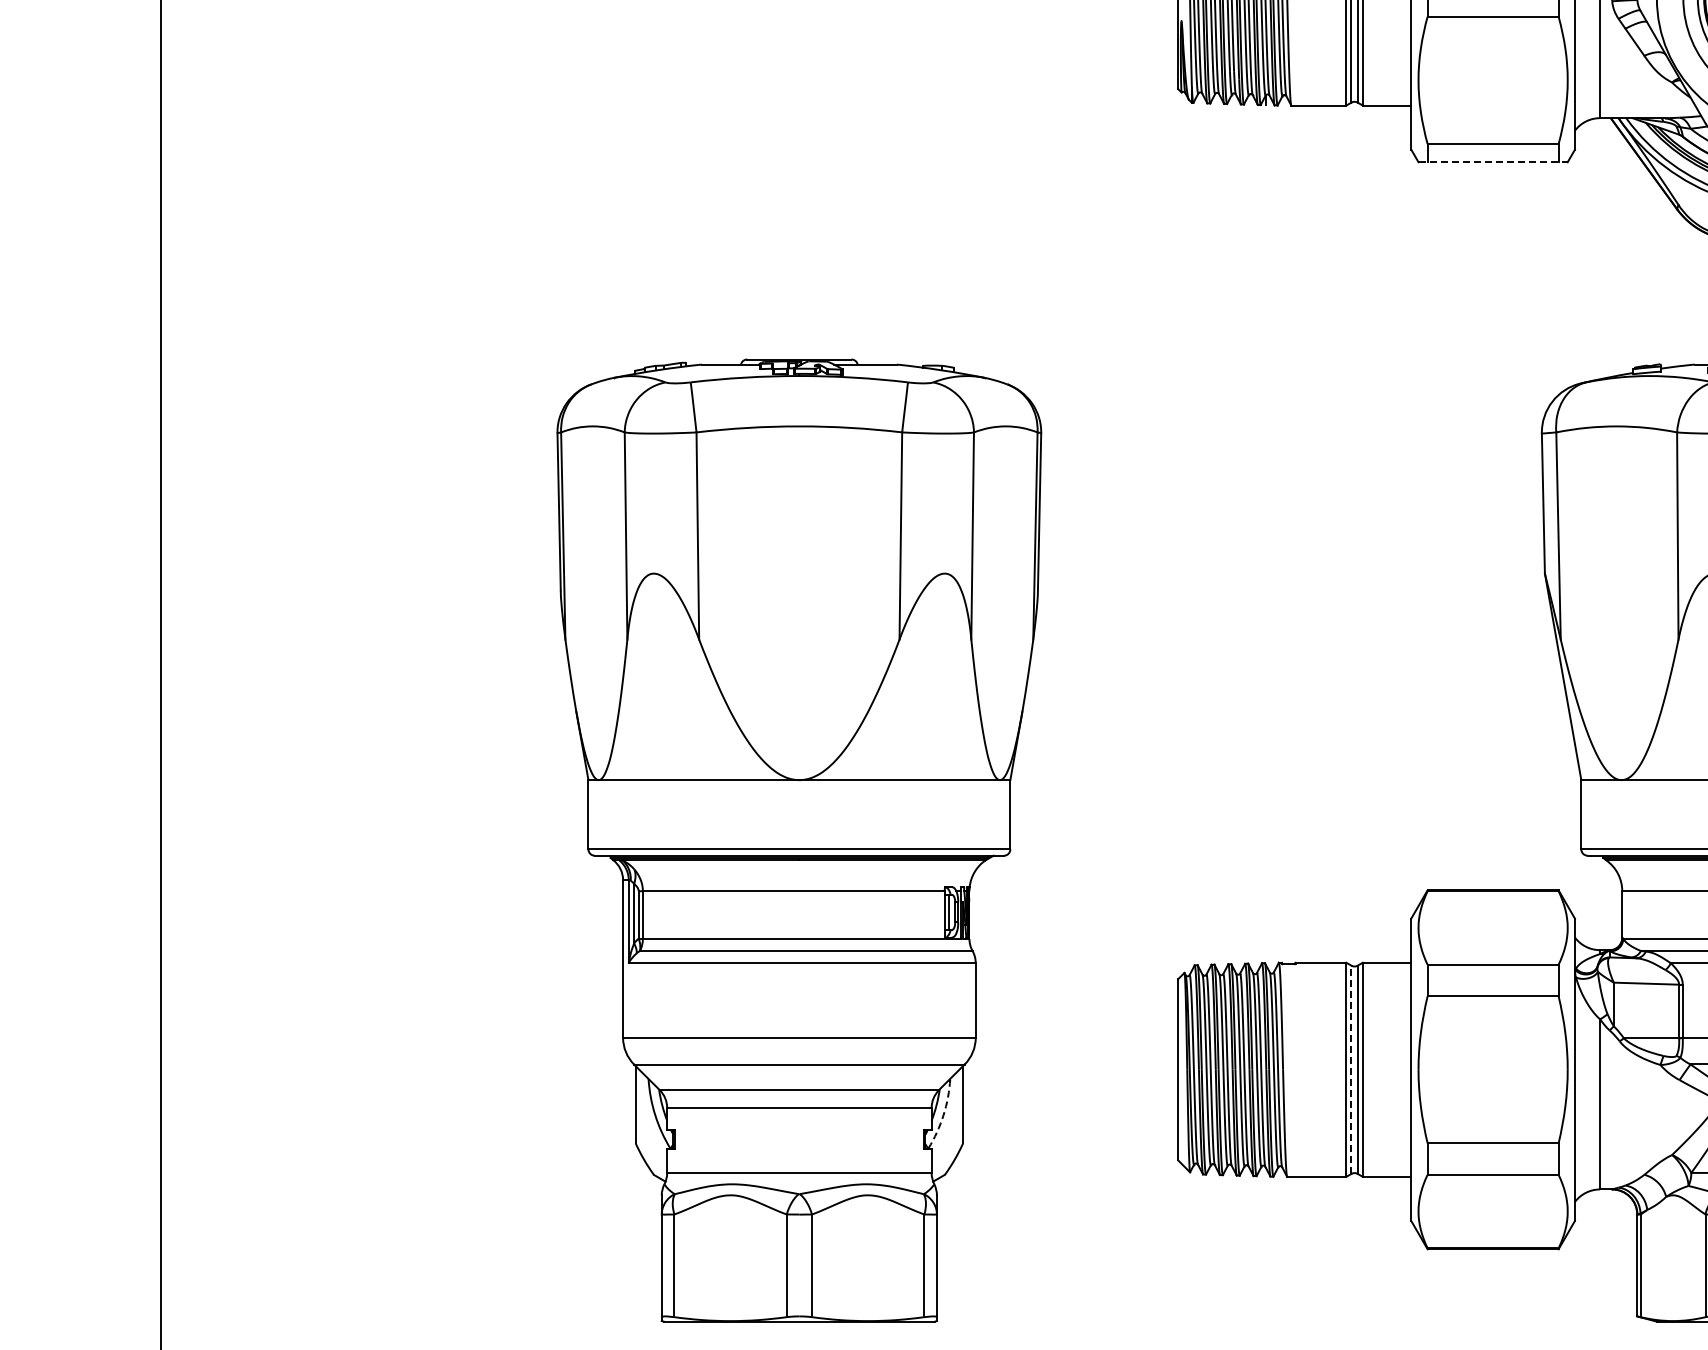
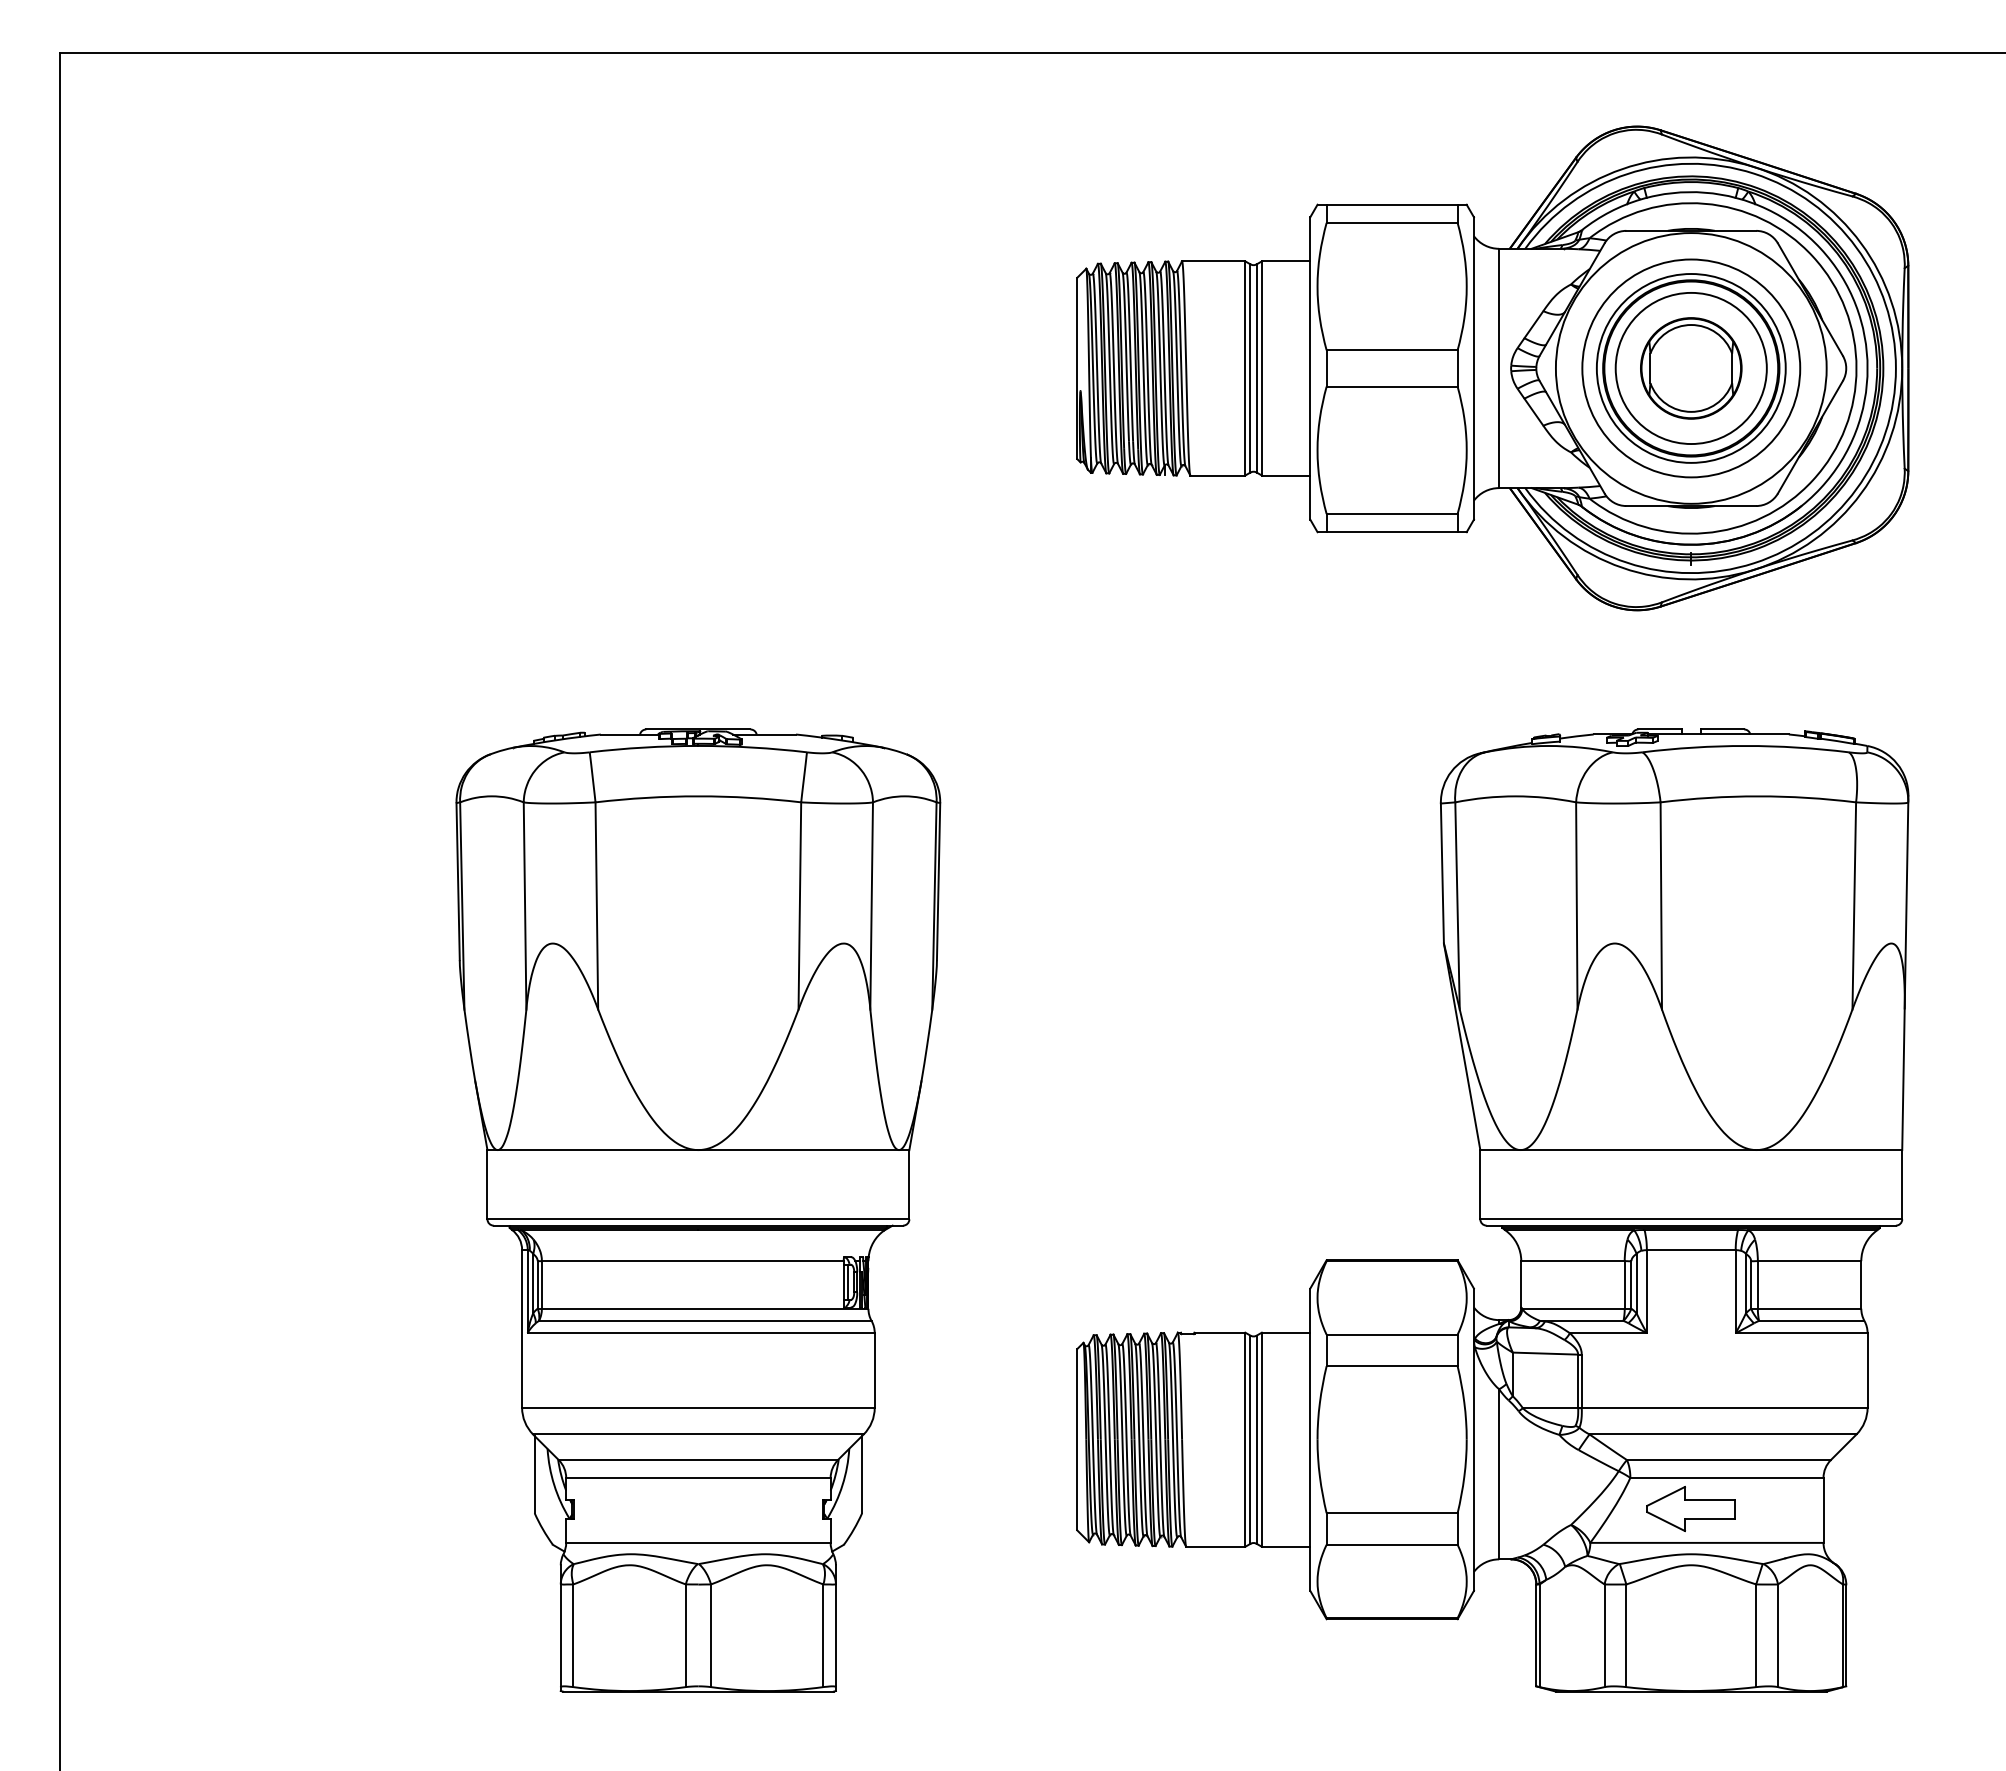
line: (1493, 162) -> (1392, 532), dashed -> solid
line: (1351, 1069) -> (1250, 1439), dashed -> solid
arc: (943, 1115) -> (842, 1485), dashed -> solid

